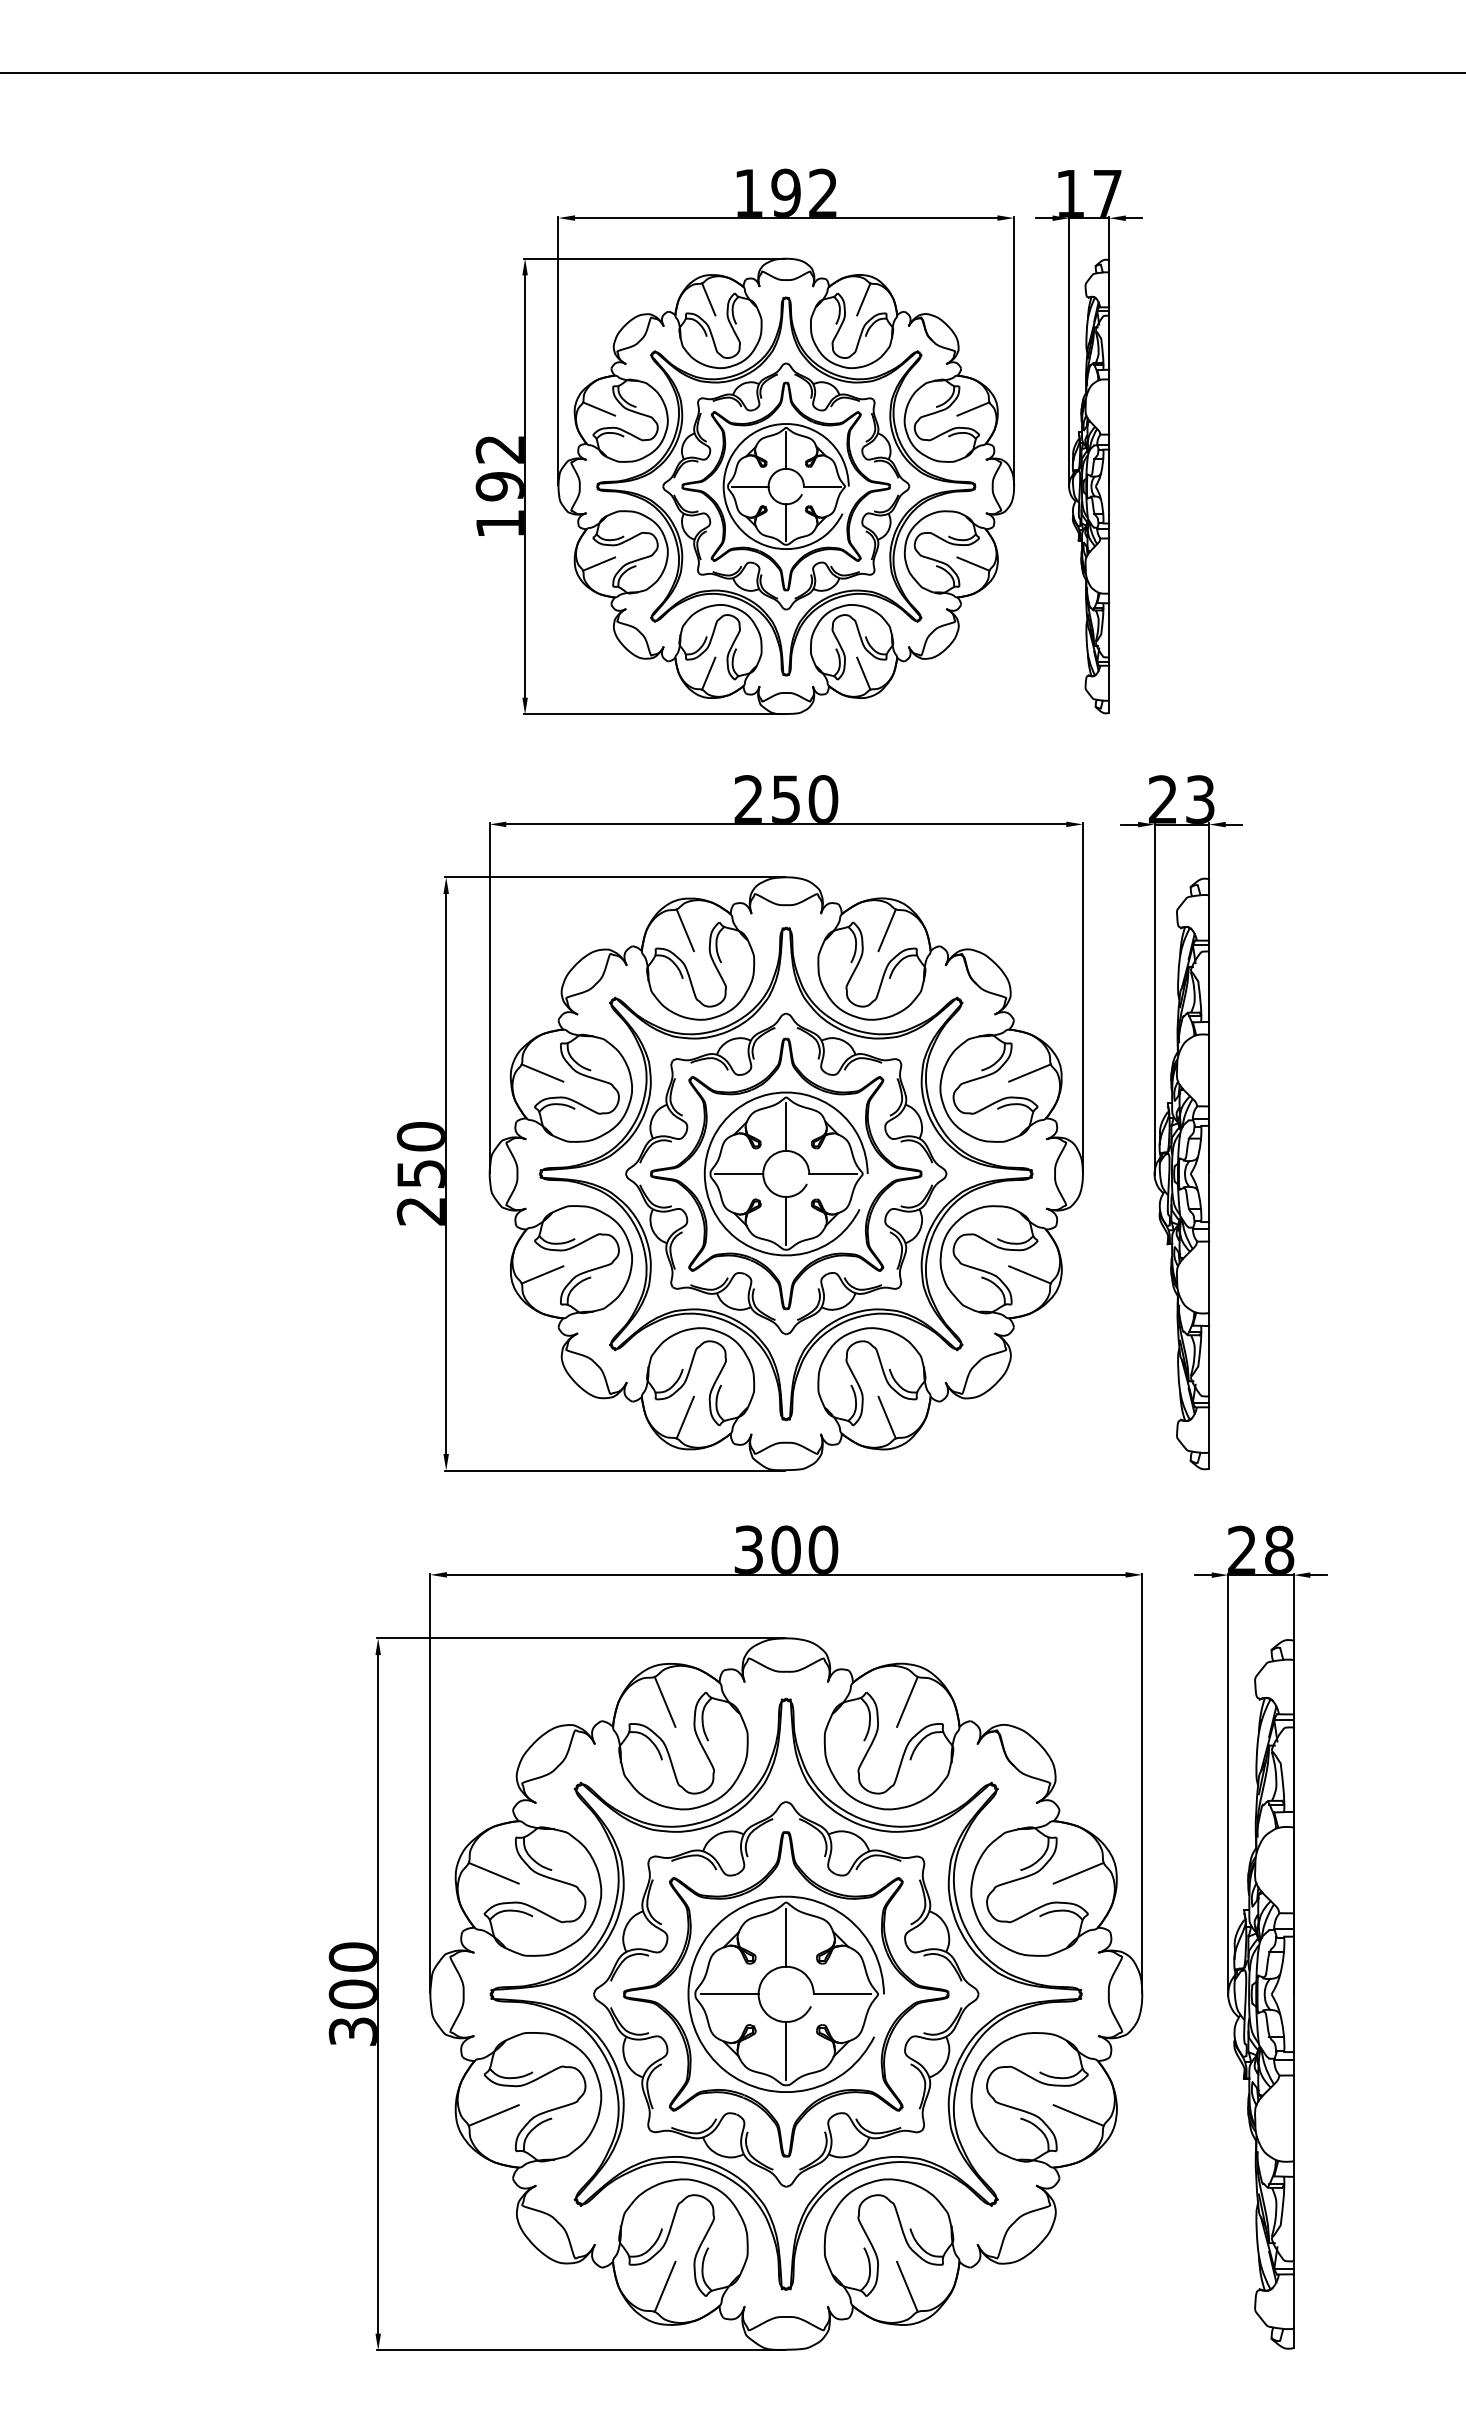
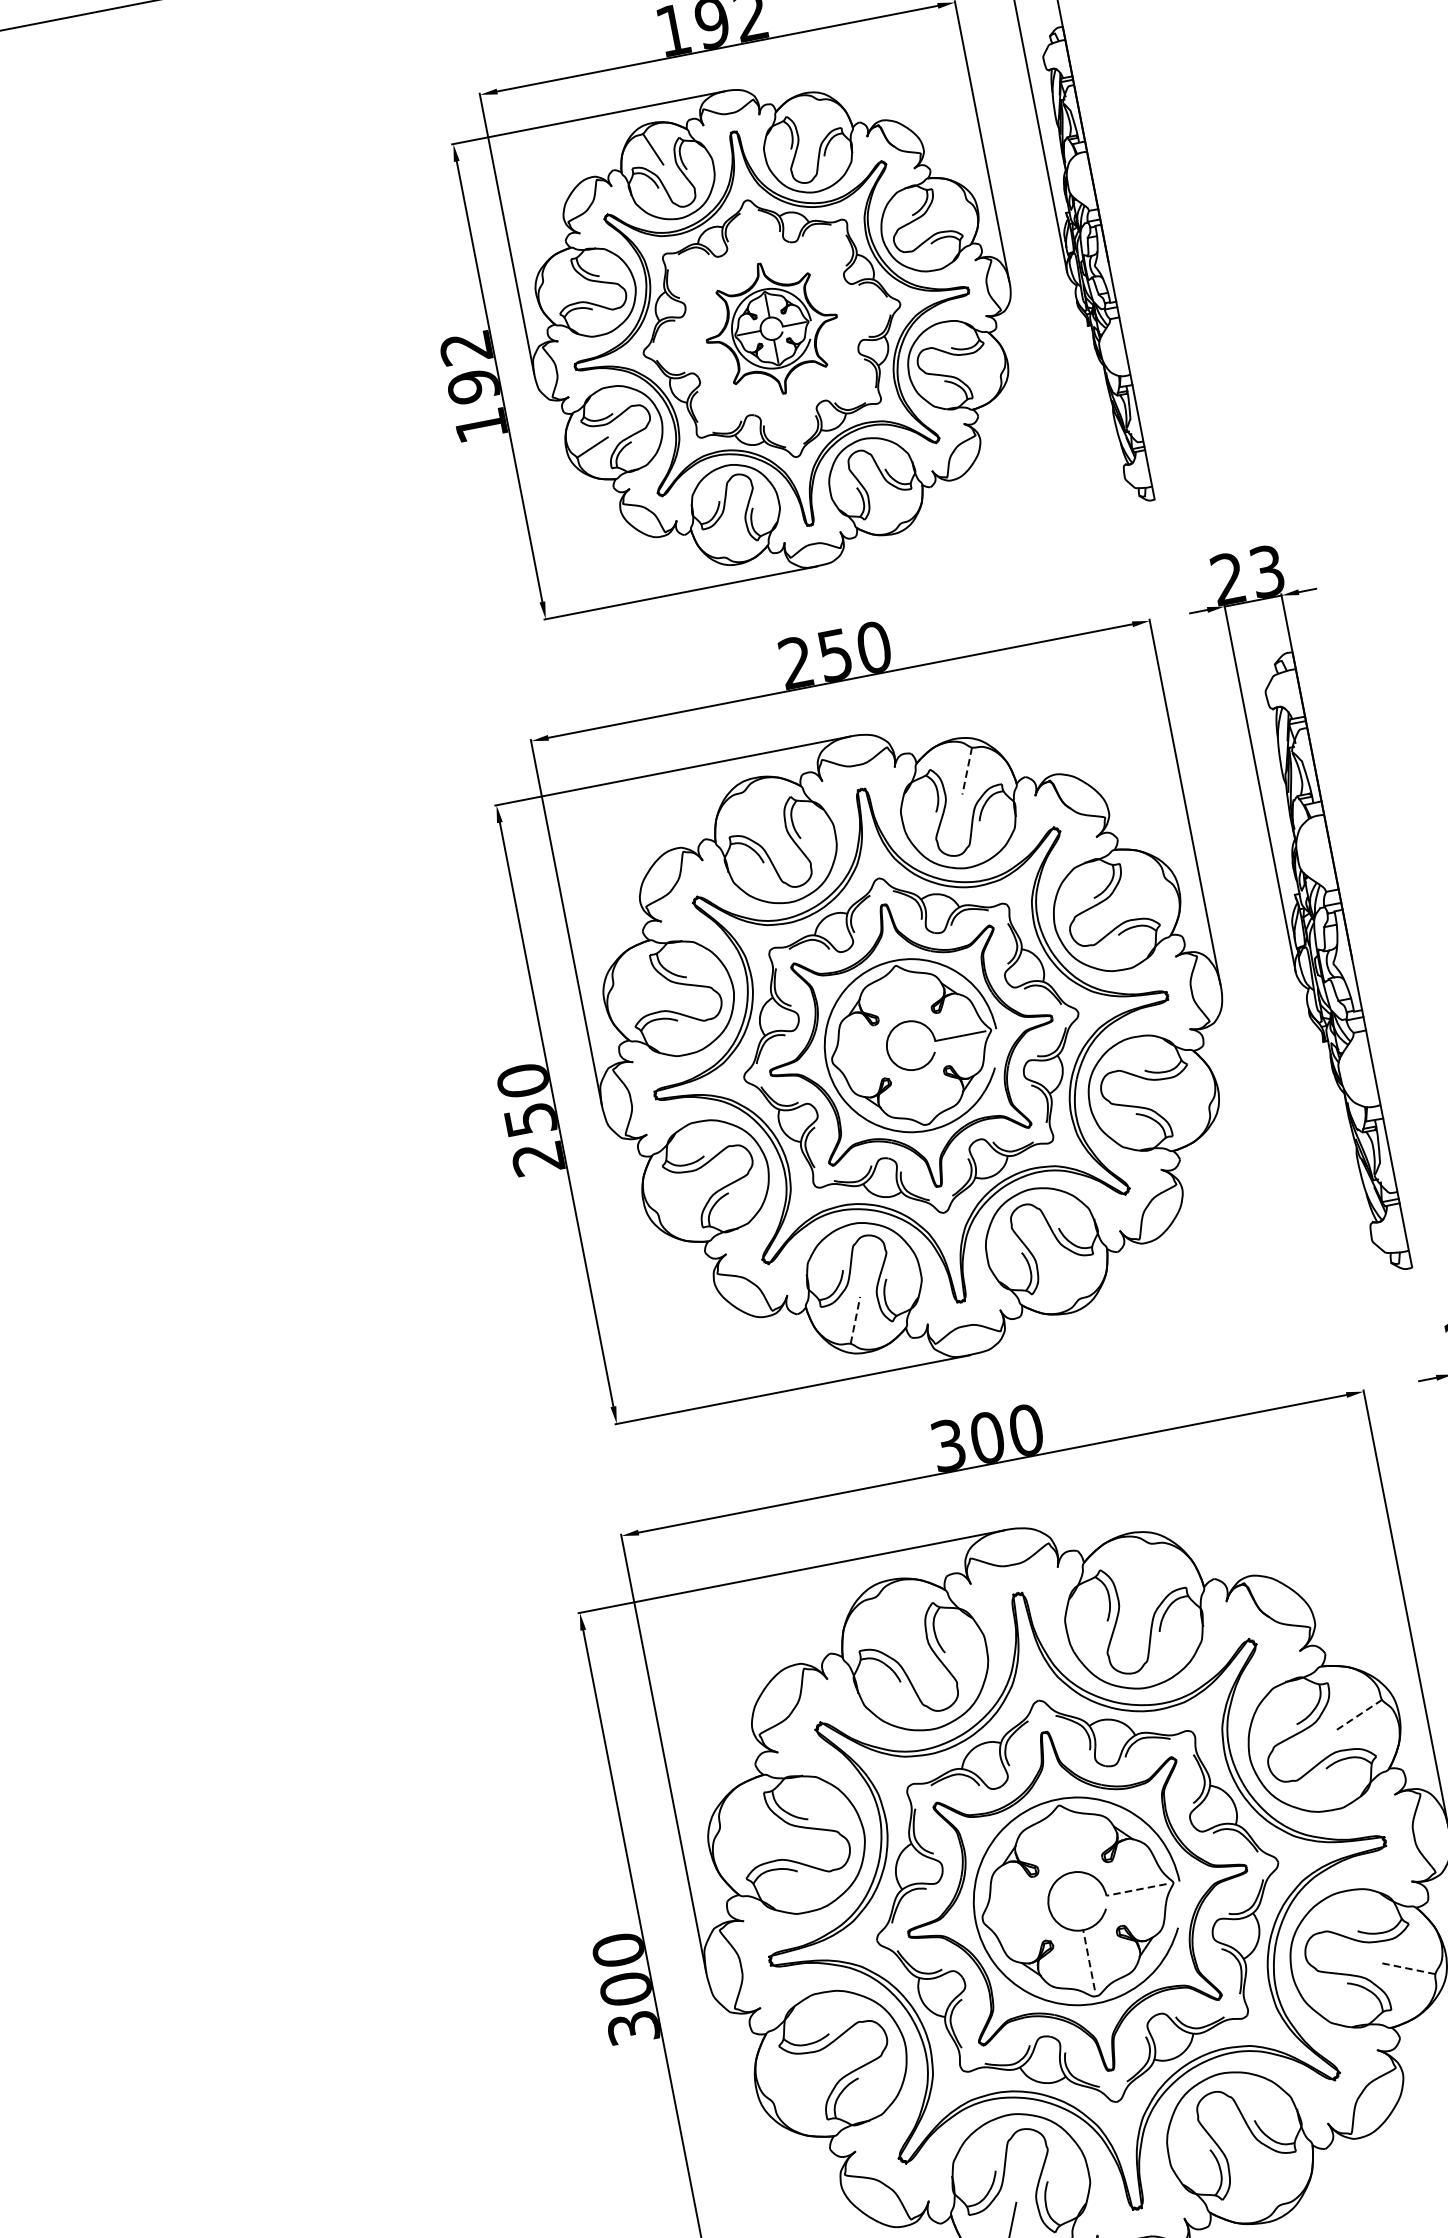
line: (863, 299) -> (814, 117), removed
line: (599, 408) -> (561, 285), removed
line: (973, 408) -> (951, 209), removed
part: (785, 486) -> (771, 328), size x0.6
line: (973, 563) -> (982, 371), removed
line: (708, 673) -> (728, 539), removed
line: (863, 673) -> (890, 508), removed
line: (684, 930) -> (755, 812), removed
line: (887, 930) -> (967, 771), solid -> dashed
line: (542, 1072) -> (636, 989), removed
line: (1029, 1072) -> (1144, 890), removed
line: (786, 1126) -> (901, 996), removed
line: (739, 1173) -> (862, 1054), removed
line: (786, 1220) -> (921, 1094), removed
line: (542, 1274) -> (677, 1199), removed
line: (1029, 1274) -> (1185, 1101), removed
line: (685, 1417) -> (855, 1320), solid -> dashed
line: (886, 1417) -> (1065, 1279), removed
line: (664, 1701) -> (891, 1620), removed
line: (907, 1701) -> (1144, 1571), removed
line: (493, 1872) -> (747, 1833), removed
line: (1078, 1873) -> (1357, 1716), solid -> dashed
line: (786, 1937) -> (1066, 1841), removed
line: (729, 1994) -> (1018, 1912), removed
line: (842, 1994) -> (1136, 1890), solid -> dashed
line: (786, 2050) -> (1089, 1959), solid -> dashed
line: (493, 2115) -> (796, 2087), removed
line: (1078, 2115) -> (1407, 1968), solid -> dashed
line: (907, 2286) -> (1263, 2181), removed

